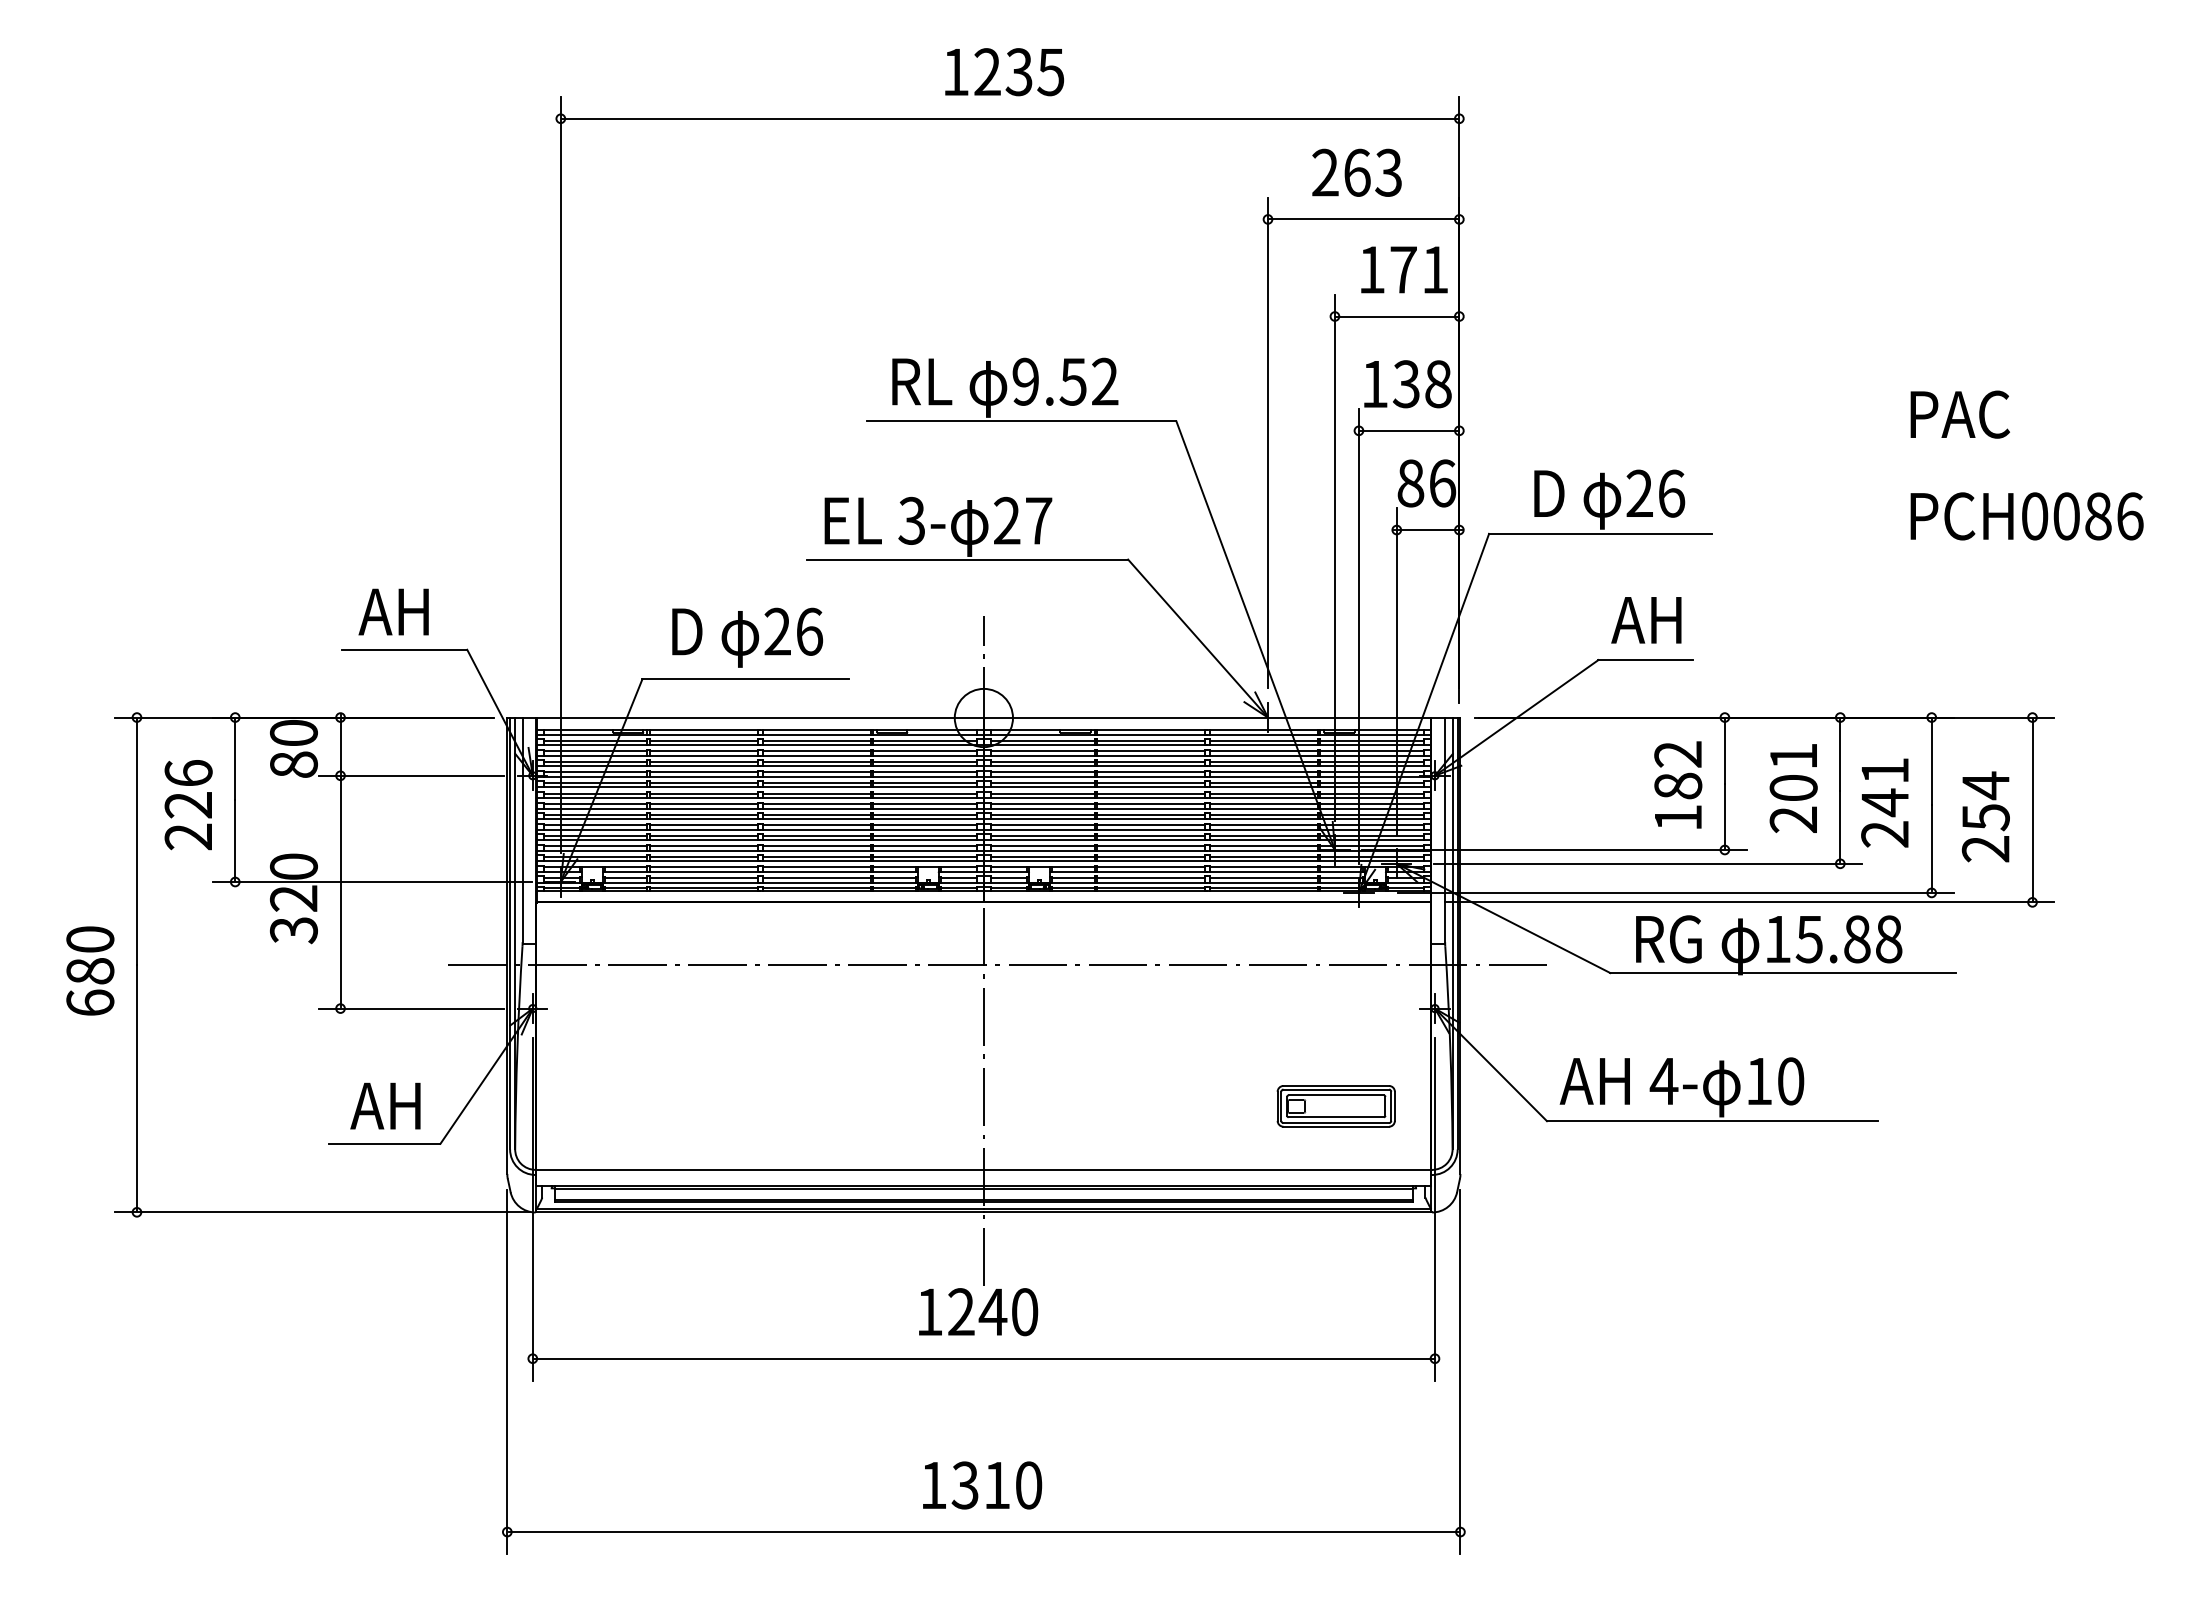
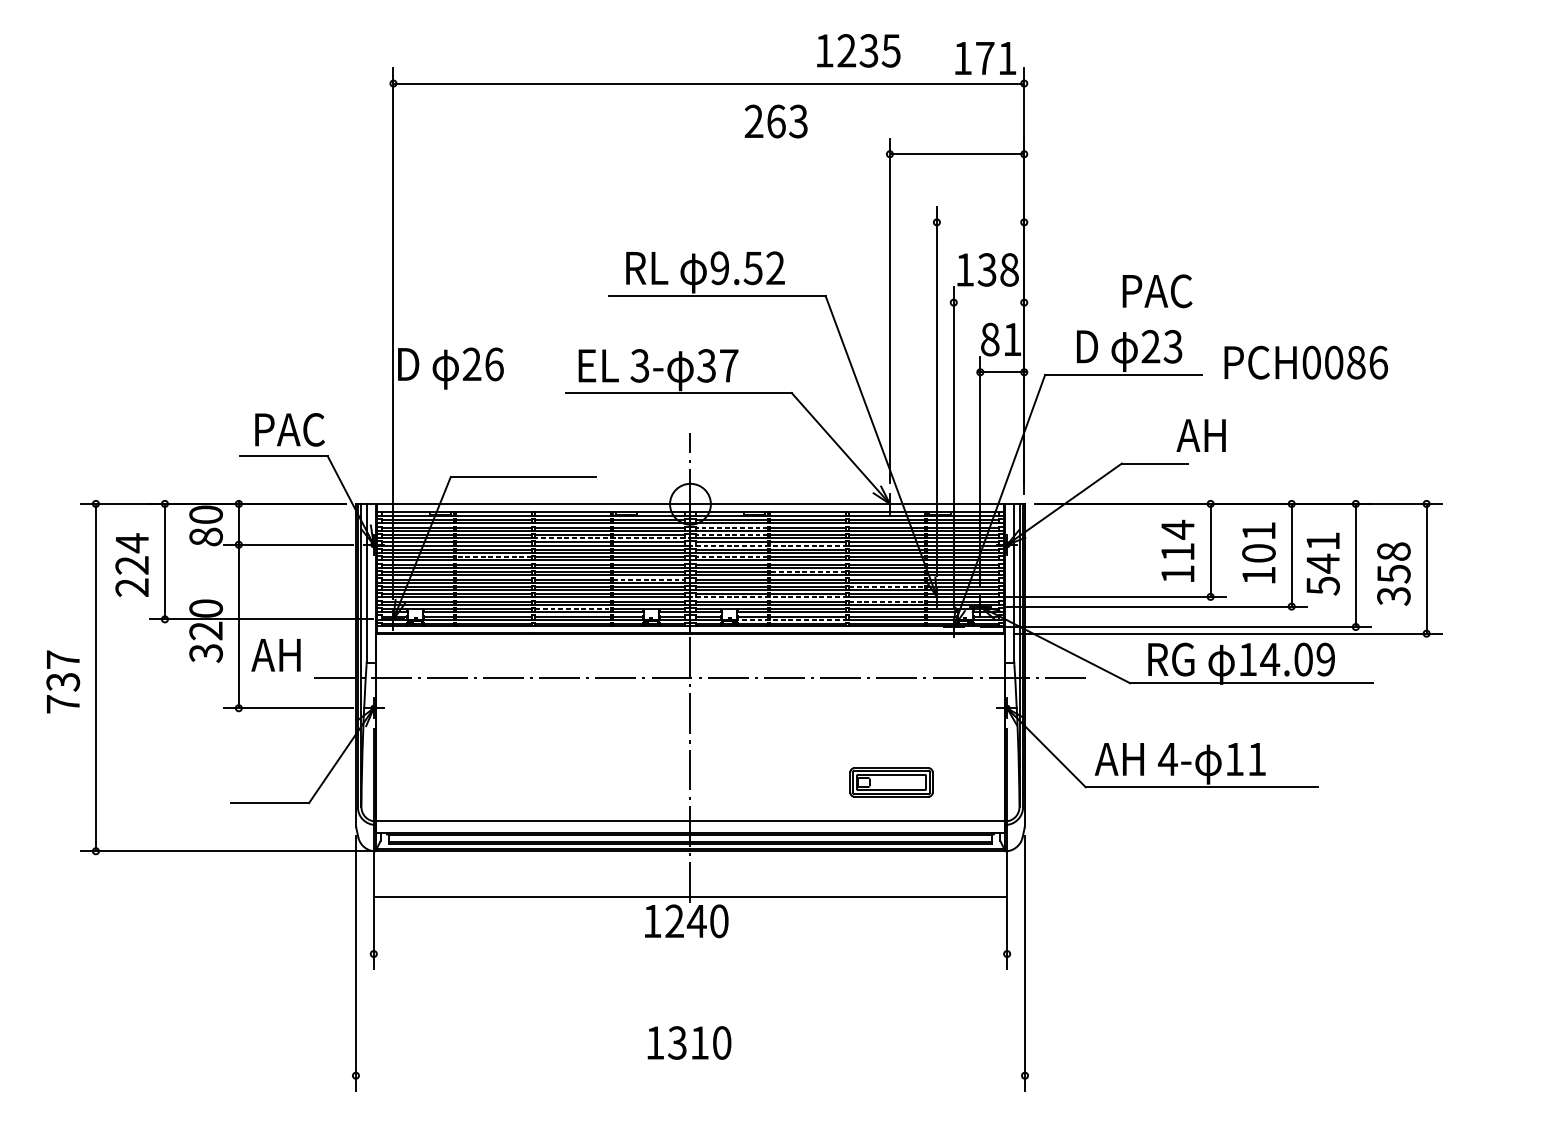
text: (1004, 72) -> (858, 51), moved
text: (1356, 172) -> (775, 121), moved
text: (1404, 269) -> (985, 58), moved
line: (1396, 316) -> (980, 222), removed
text: (1959, 414) -> (1157, 291), moved
line: (1408, 430) -> (988, 302), removed
text: (1443, 483) -> (1013, 339), 86 -> 81
text: (1671, 493) -> (1173, 346), 26 -> 23
text: (2026, 516) -> (1305, 362), moved
text: (1006, 520) -> (706, 365), 27 -> 37
text: (410, 612) -> (287, 430), AH -> PAC
text: (1646, 620) -> (1201, 435), moved
text: (747, 637) -> (450, 368), moved
line: (1042, 751) -> (731, 527), solid -> dashed
line: (1042, 761) -> (731, 534), solid -> dashed
line: (872, 766) -> (612, 538), solid -> dashed
text: (1678, 769) -> (1178, 540), 182 -> 114
text: (188, 773) -> (132, 543), 226 -> 224
line: (1095, 776) -> (768, 545), solid -> dashed
line: (703, 793) -> (493, 557), solid -> dashed
line: (1042, 793) -> (731, 557), solid -> dashed
line: (1150, 814) -> (807, 571), solid -> dashed
text: (1985, 816) -> (1393, 573), 254 -> 358
text: (1792, 819) -> (1258, 575), 201 -> 101
line: (924, 825) -> (648, 579), solid -> dashed
text: (1885, 834) -> (1323, 586), 241 -> 541
line: (1264, 835) -> (887, 586), solid -> dashed
line: (1095, 850) -> (768, 597), solid -> dashed
line: (1264, 856) -> (887, 601), solid -> dashed
line: (817, 867) -> (573, 609), solid -> dashed
line: (1128, 882) -> (791, 619), solid -> dashed
text: (1848, 939) -> (1297, 659), 15.88 -> 14.09
text: (90, 970) -> (63, 681), 680 -> 737
text: (1791, 1081) -> (1257, 759), 10 -> 11
text: (385, 1105) -> (276, 654), moved
part: (1335, 1106) -> (890, 782), moved
line: (983, 1358) -> (690, 897), moved
line: (983, 1532) -> (690, 1076), removed

